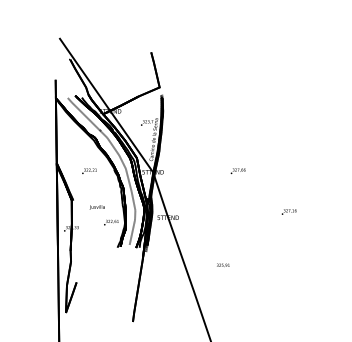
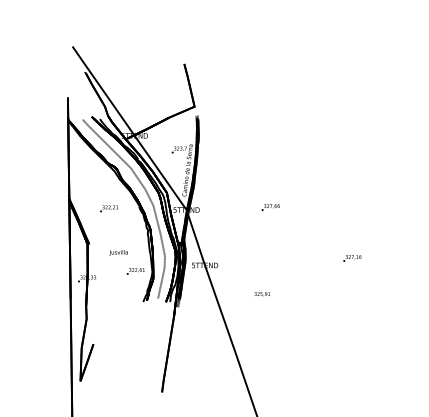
text: (237, 171) -> (269, 207), moved
text: (223, 264) -> (262, 293), moved

